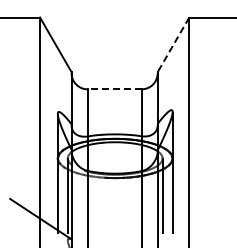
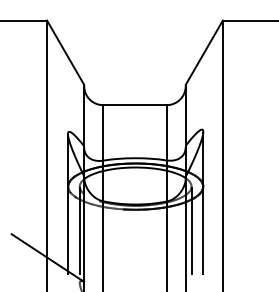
line: (173, 44) -> (204, 52), dashed -> solid
line: (114, 89) -> (134, 105), dashed -> solid

